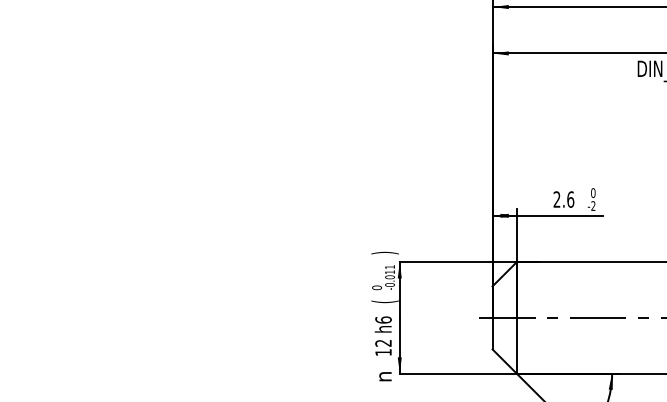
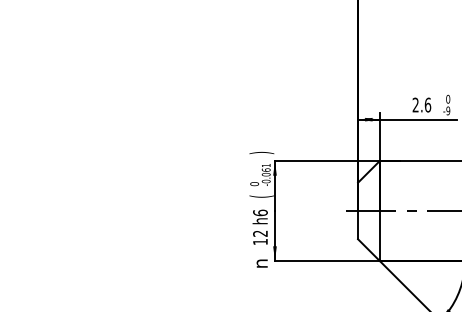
text: (593, 205) -> (448, 110), -2 -> -9
text: (389, 272) -> (265, 170), -0.011 -> -0.061

